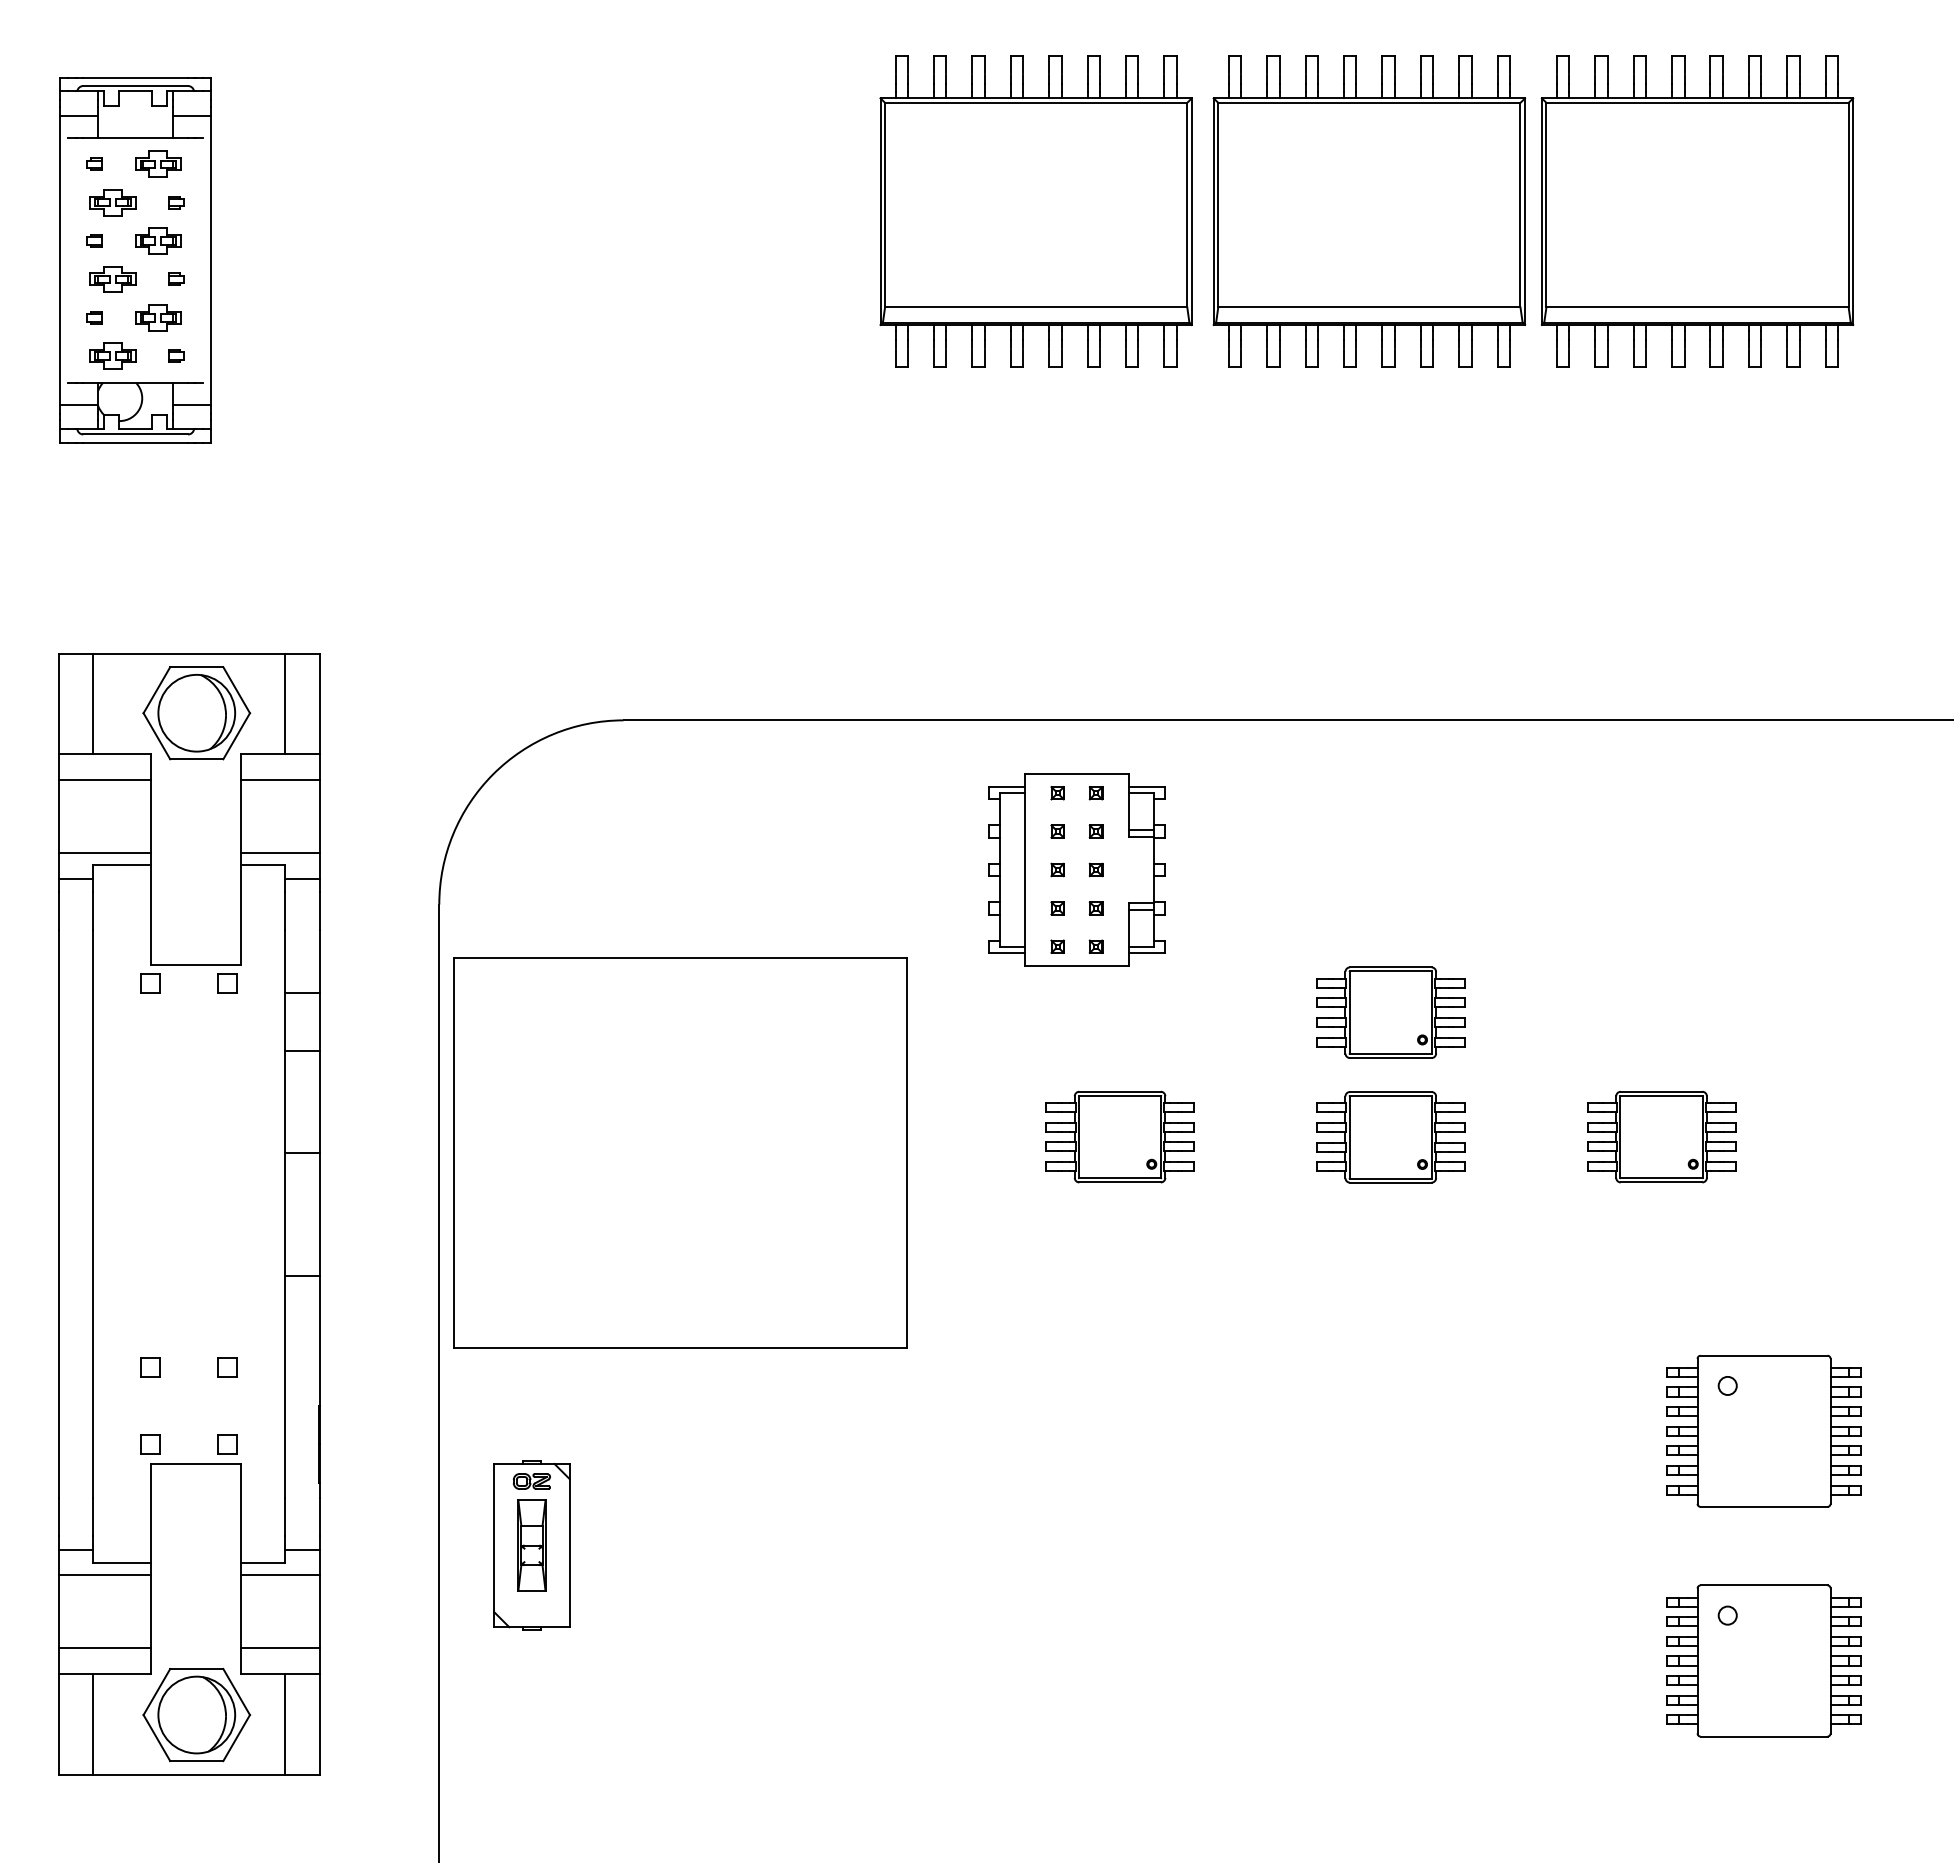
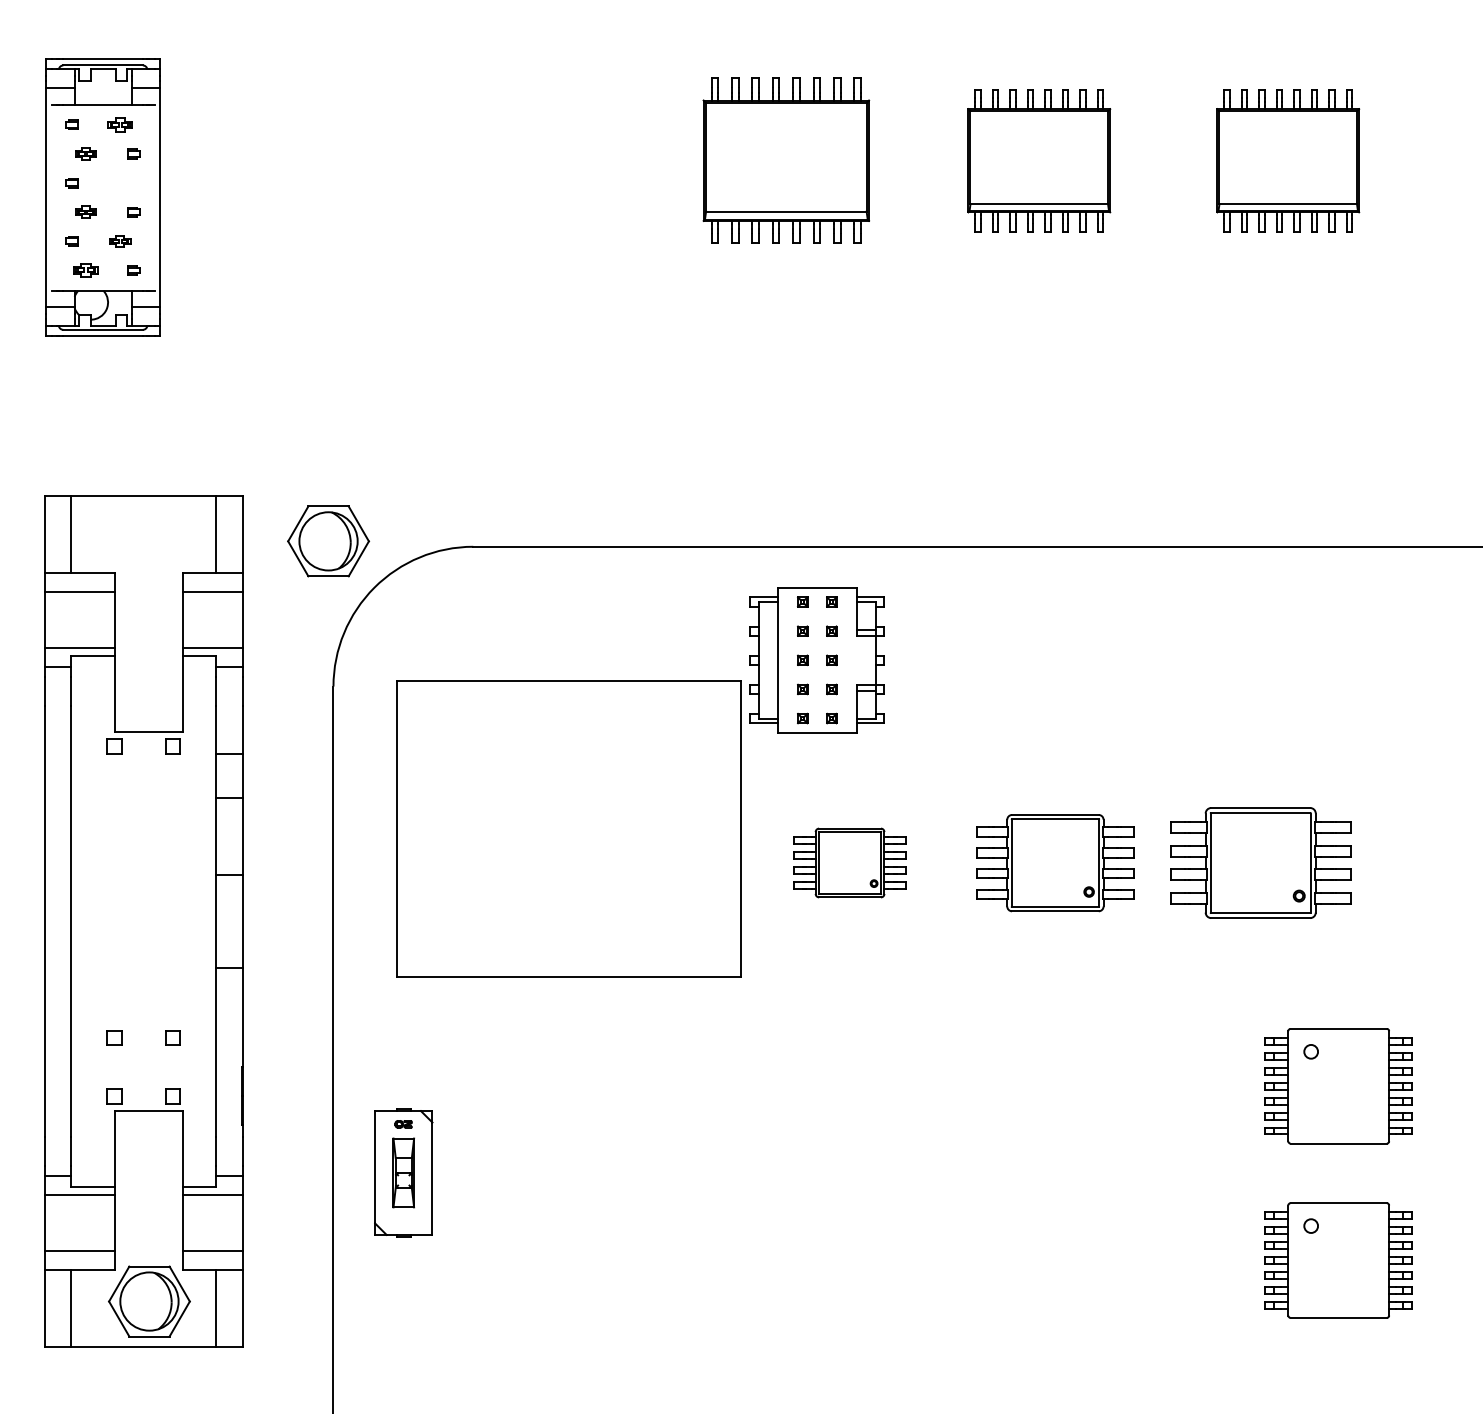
part: (158, 163) -> (120, 124), size x0.7
part: (112, 202) -> (85, 153), size x0.6
part: (1035, 211) -> (785, 160), size x0.7
part: (1369, 211) -> (1039, 160), size x0.6
part: (1697, 211) -> (1288, 160), size x0.6
part: (158, 240) -> (120, 182), removed
part: (112, 279) -> (85, 212), size x0.6
part: (158, 317) -> (120, 241), size x0.6
part: (112, 355) -> (85, 269), size x0.7
part: (196, 713) -> (328, 541), moved
part: (1390, 1012) -> (1055, 768), removed
part: (1661, 1136) -> (1260, 862), size x1.6
part: (1390, 1137) -> (1055, 863), size x1.4
part: (680, 1152) -> (569, 828), moved
part: (531, 1481) -> (403, 1124), size x0.6

